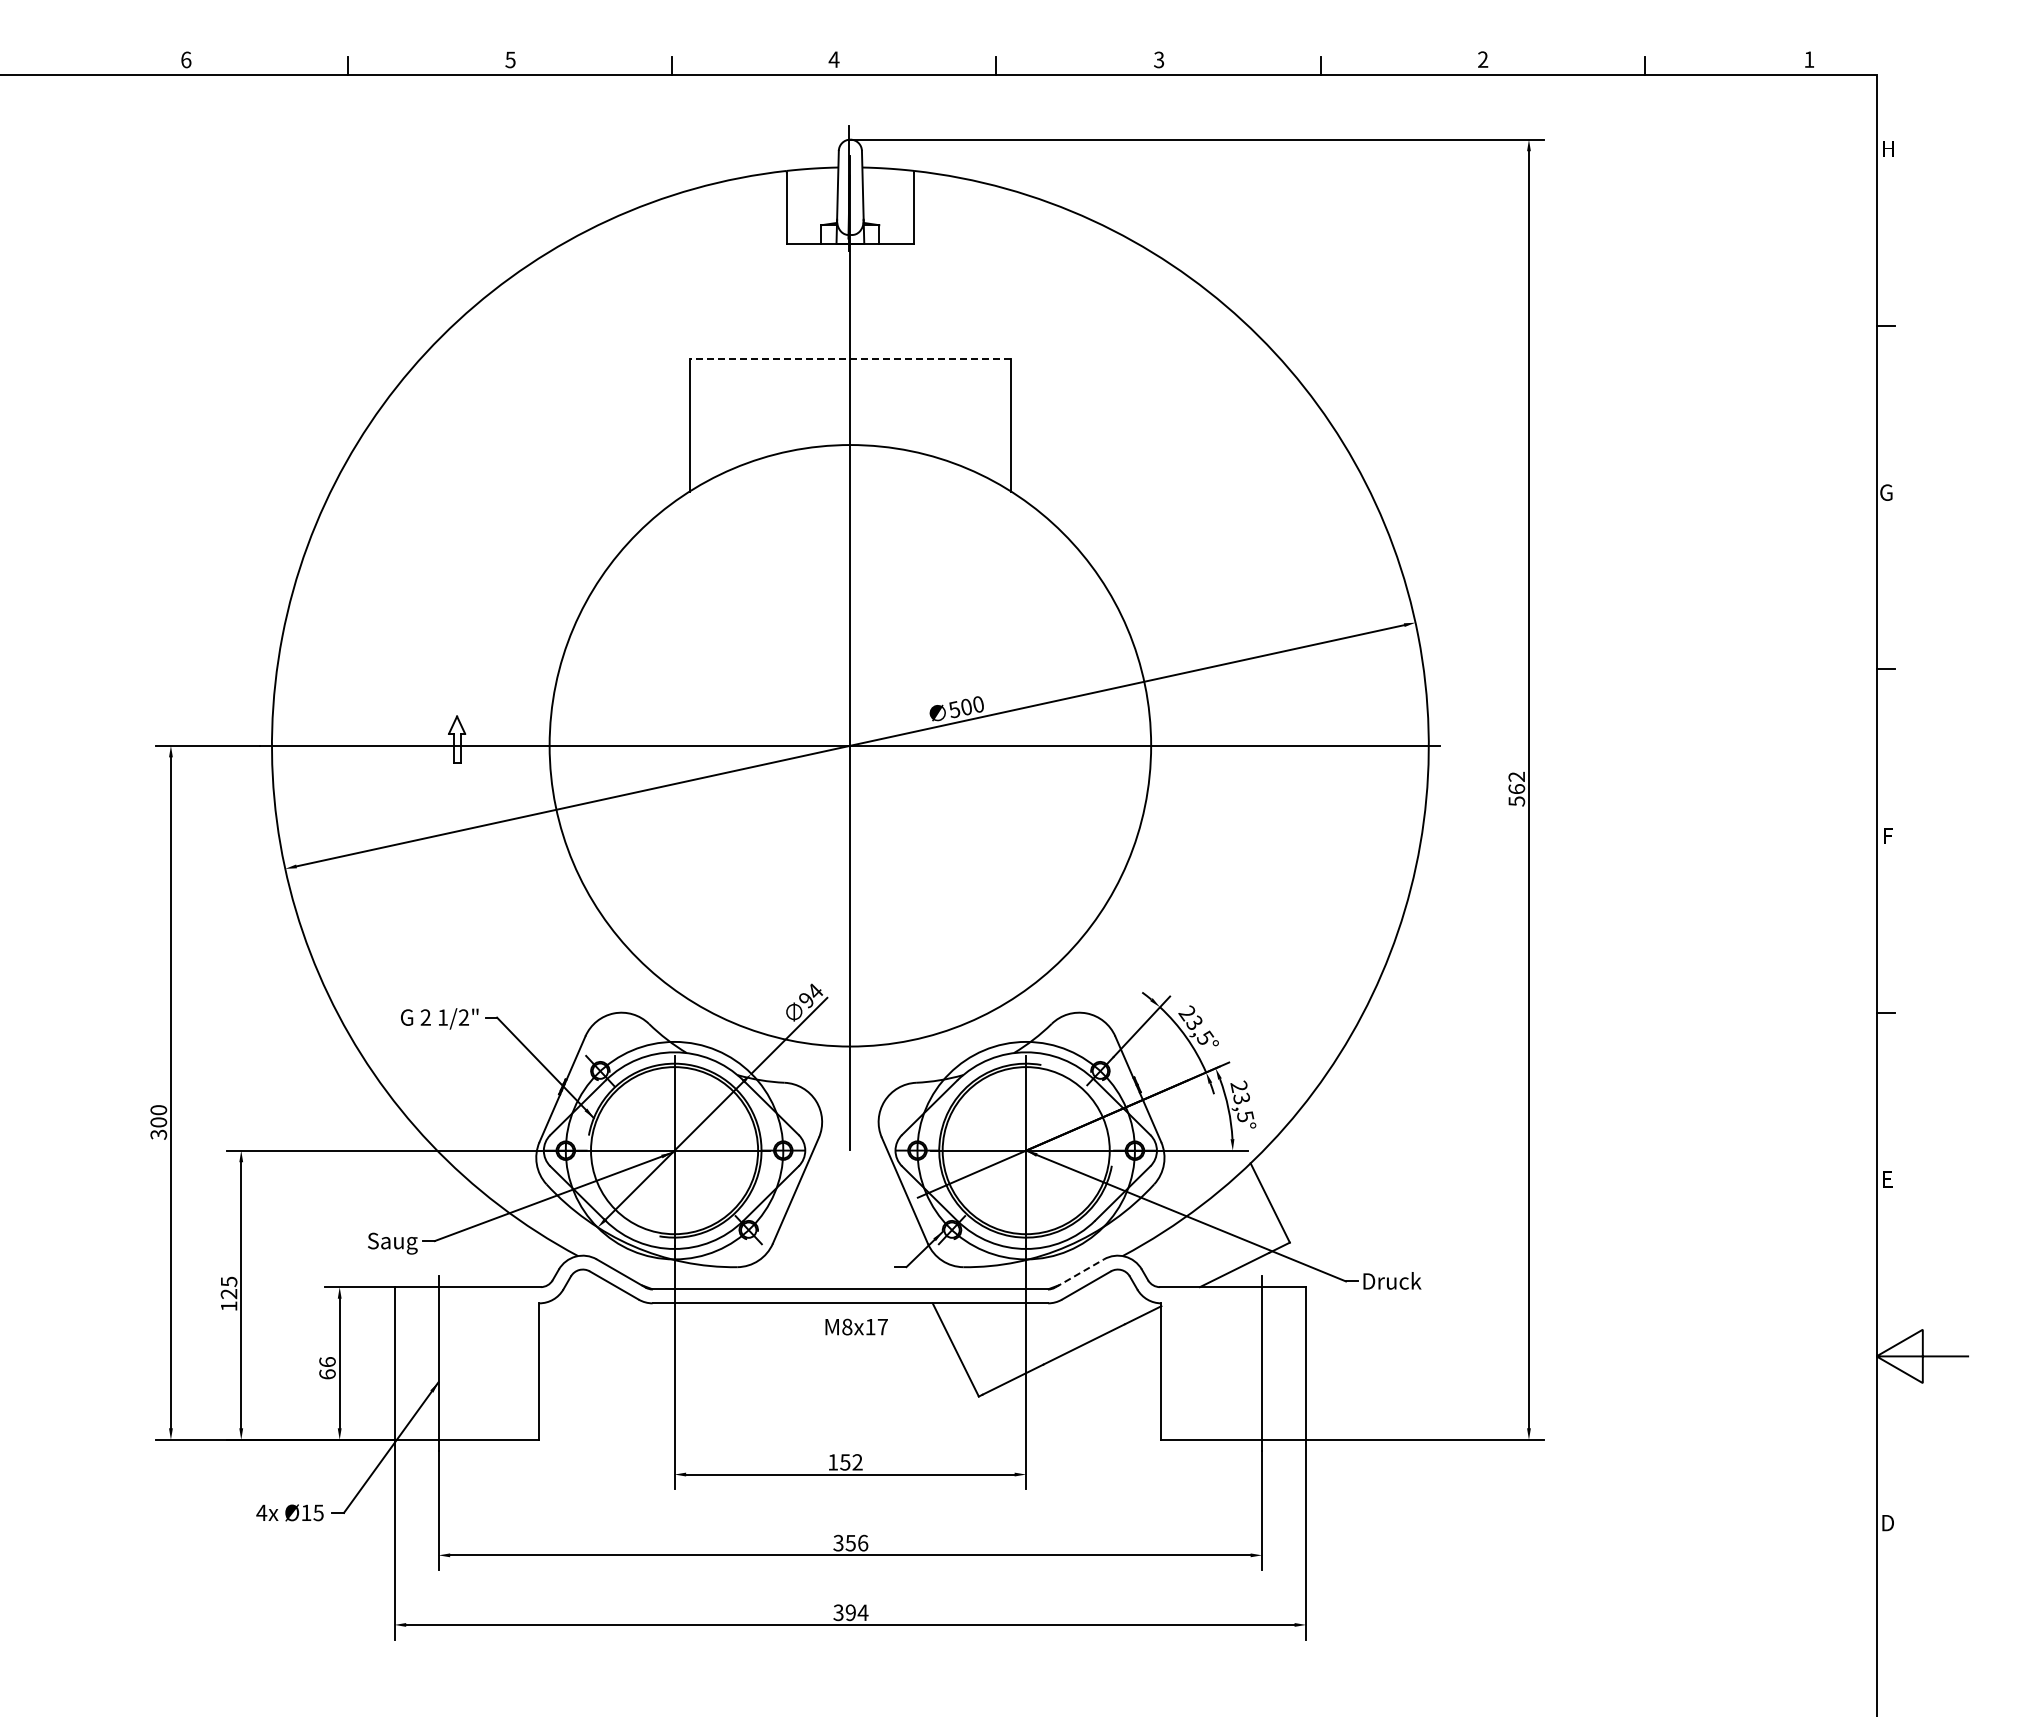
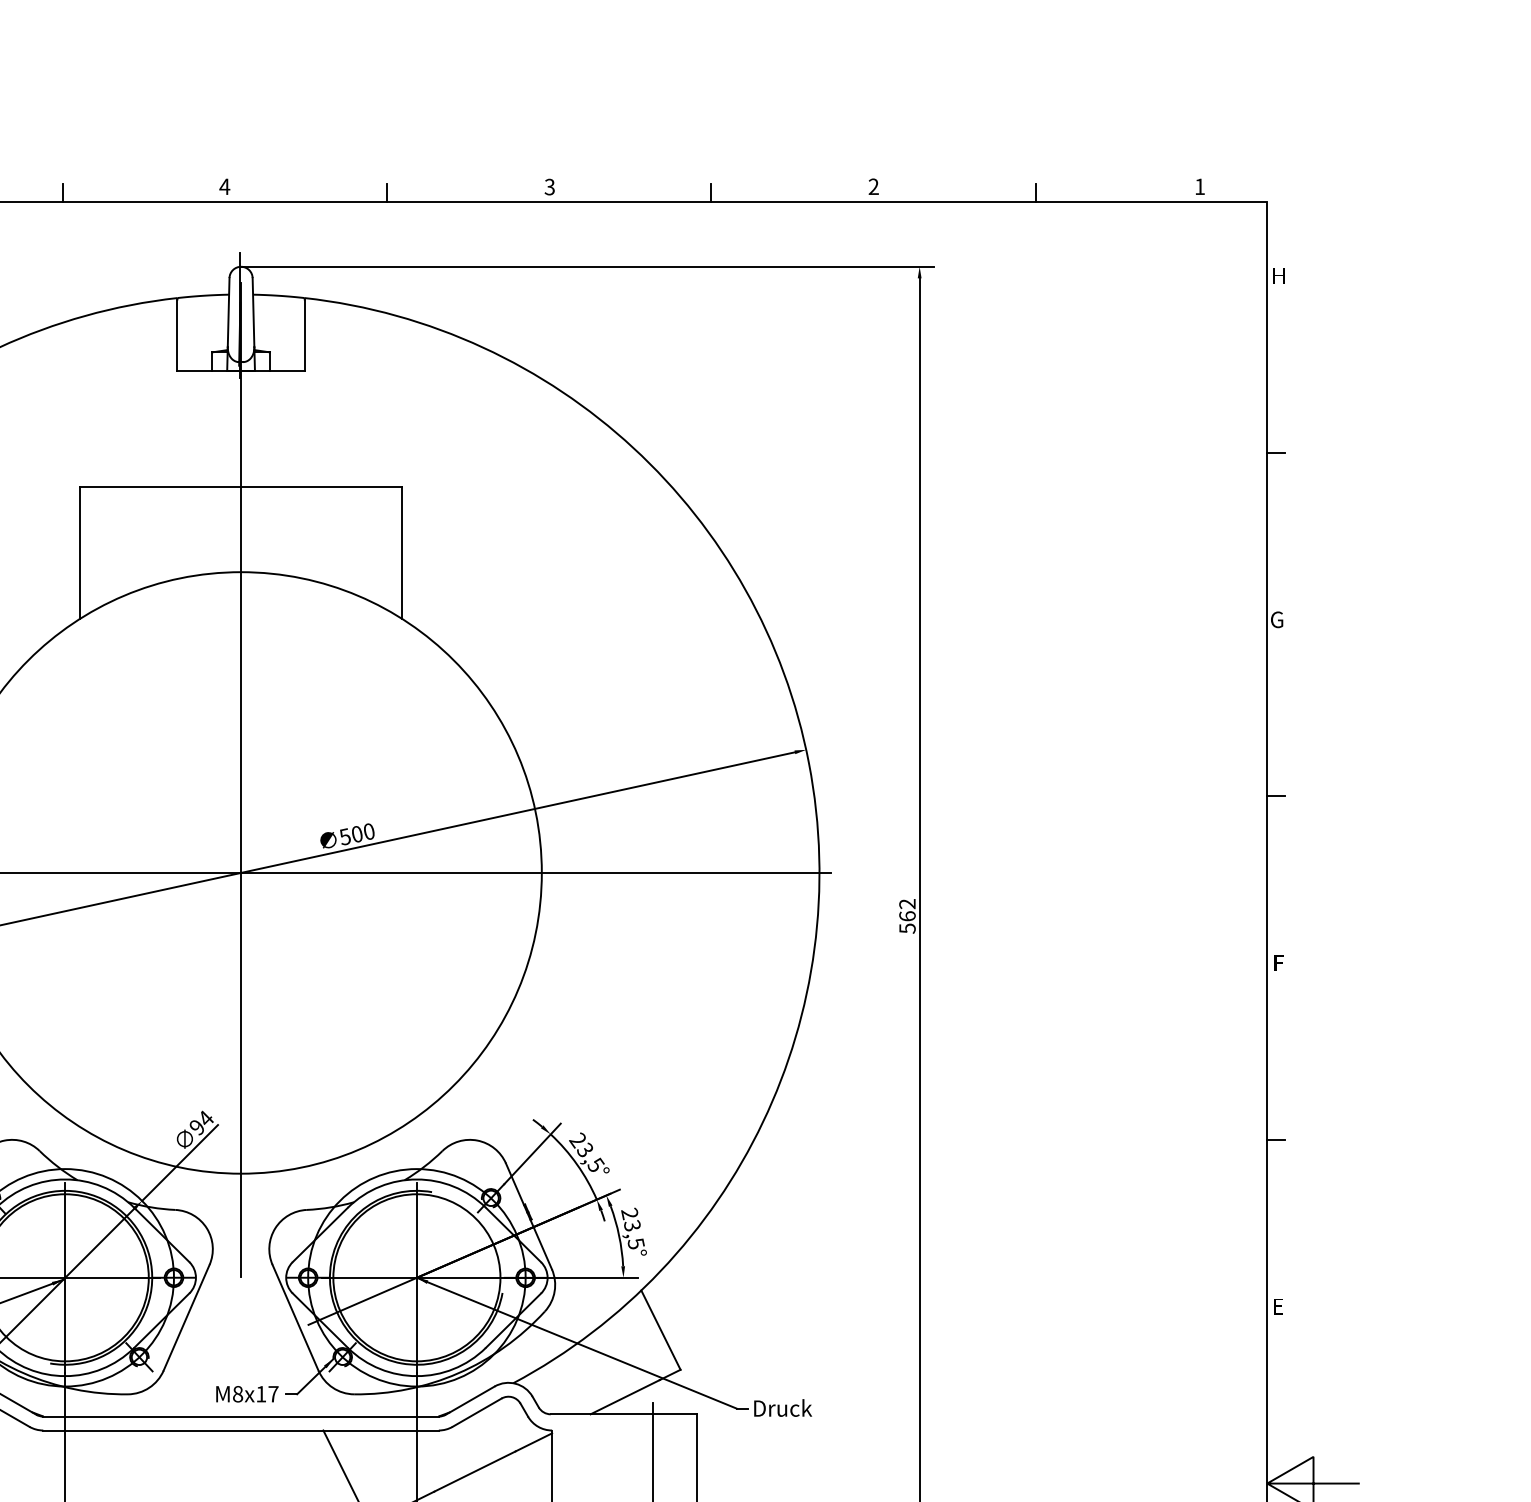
line: (850, 359) -> (241, 486), dashed -> solid
line: (1079, 1273) -> (470, 1400), dashed -> solid
text: (856, 1326) -> (247, 1393), moved

